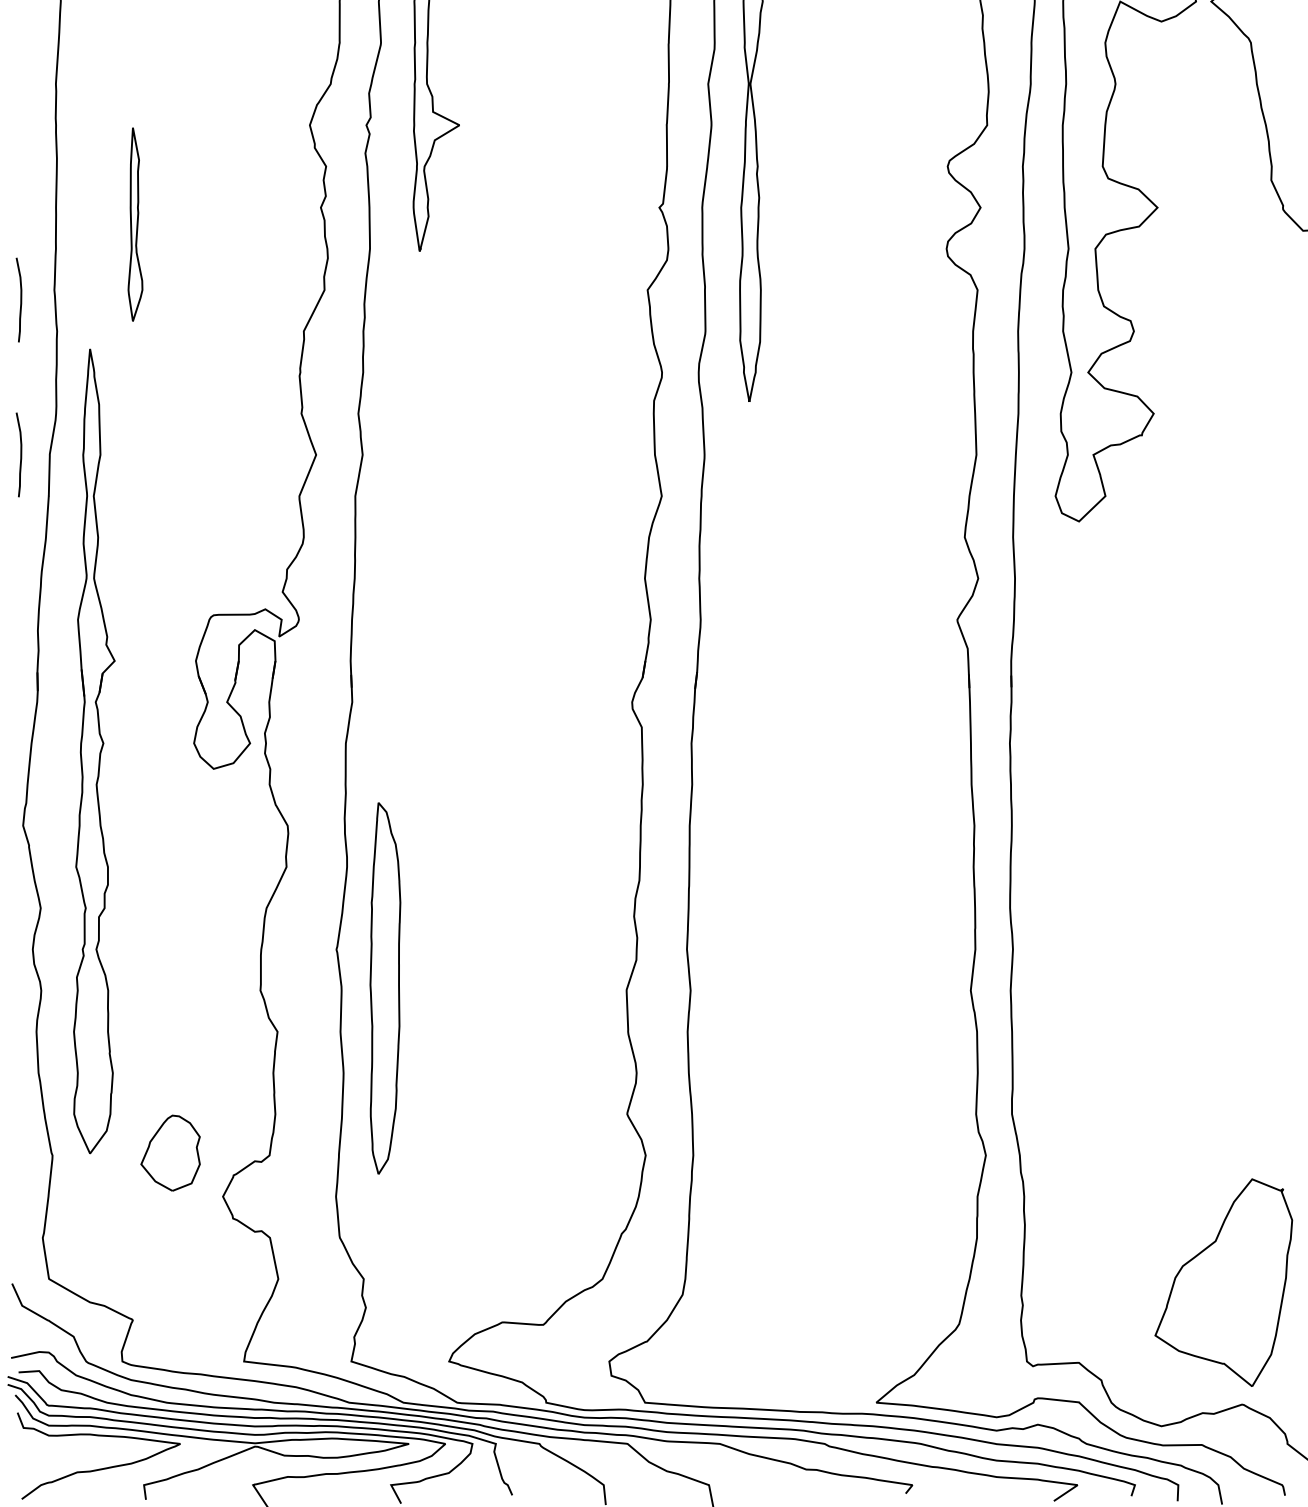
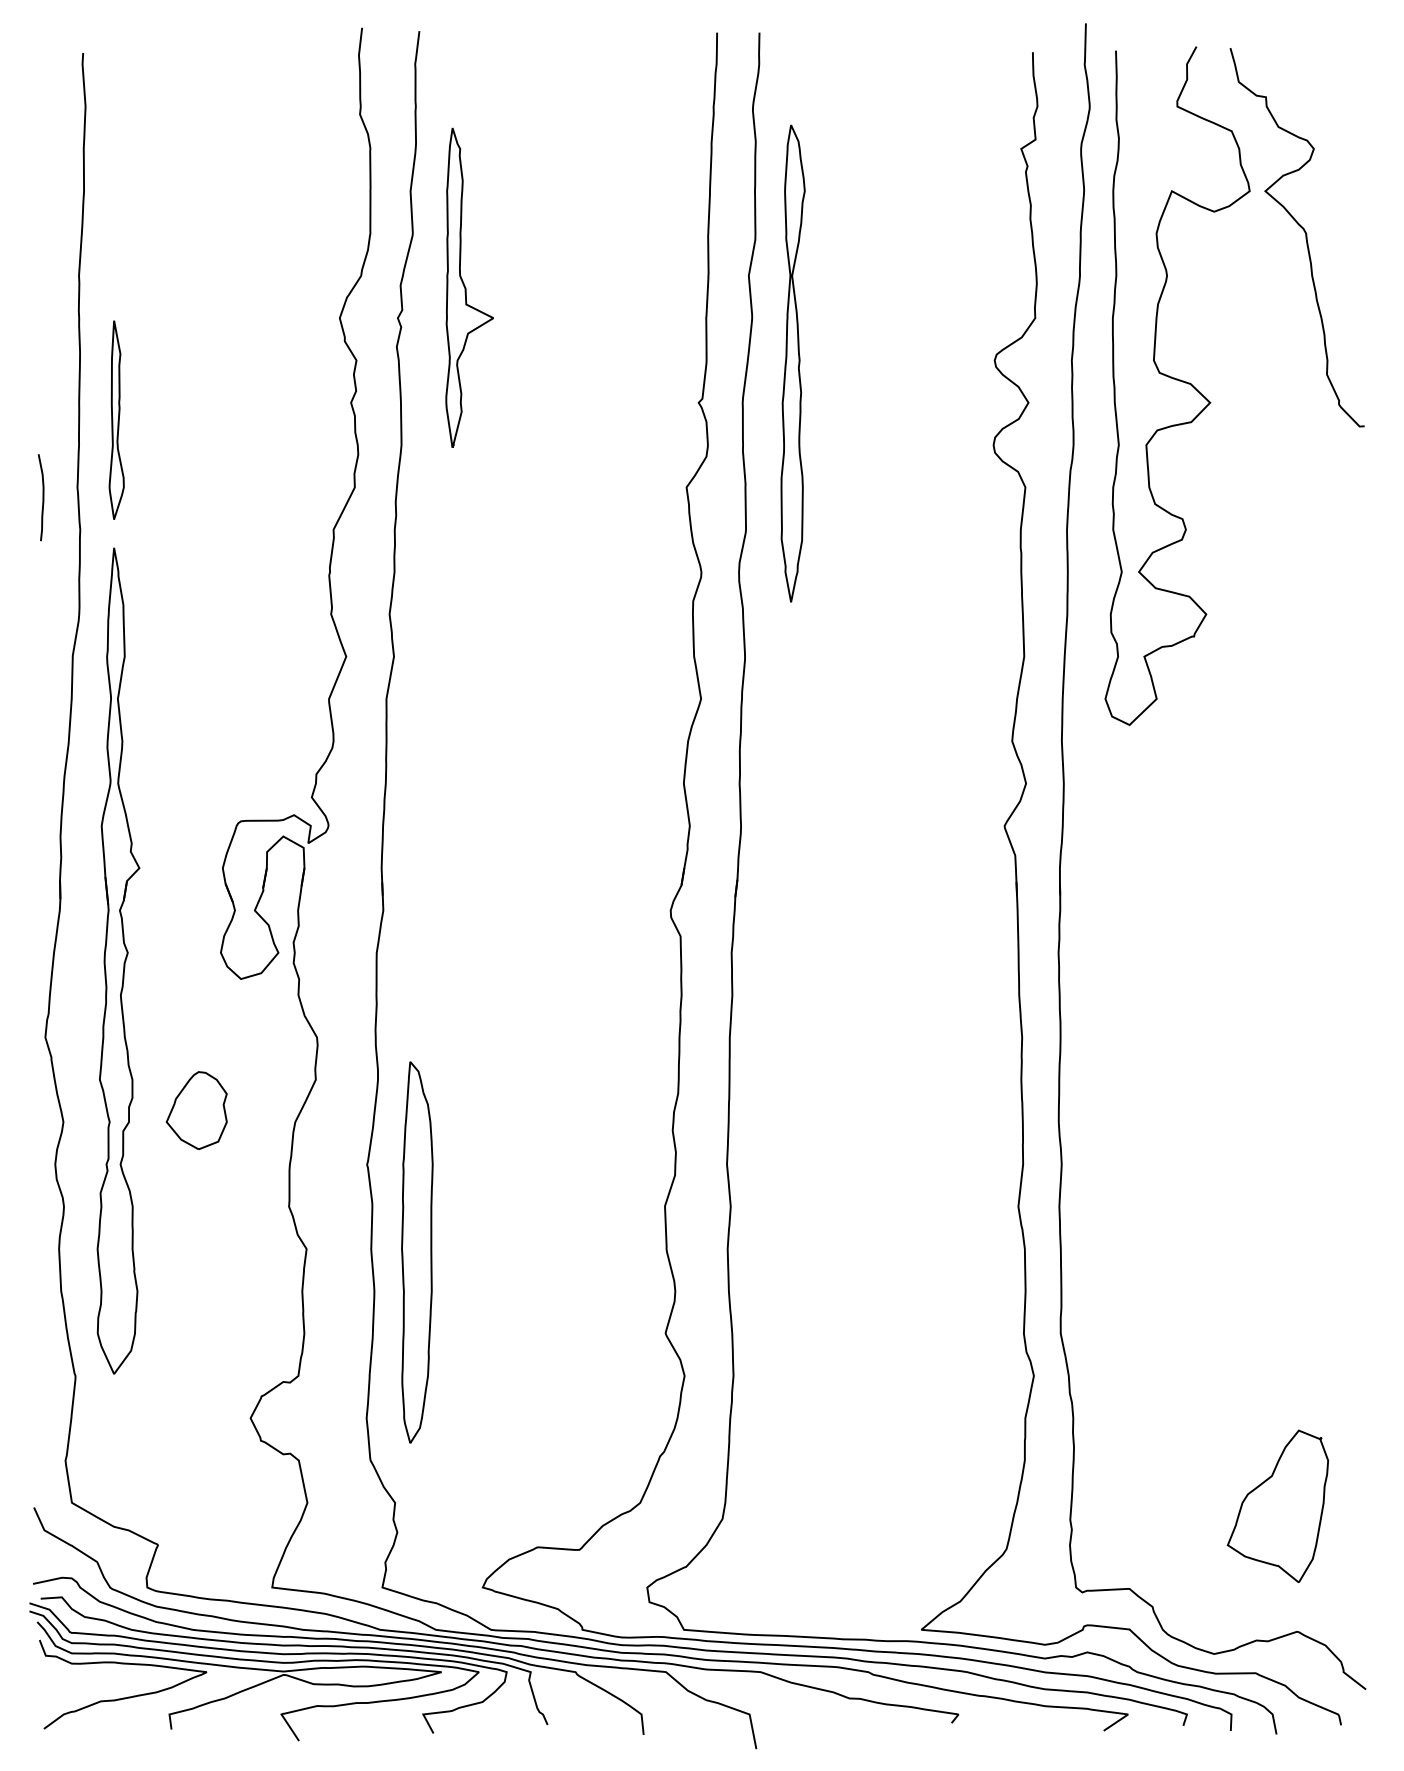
part: (135, 223) -> (116, 419), moved
curve: (20, 454) -> (42, 656), removed
part: (385, 988) -> (417, 1252), moved
part: (170, 1153) -> (196, 1110), moved
part: (1223, 1281) -> (1277, 1505), size x0.71

